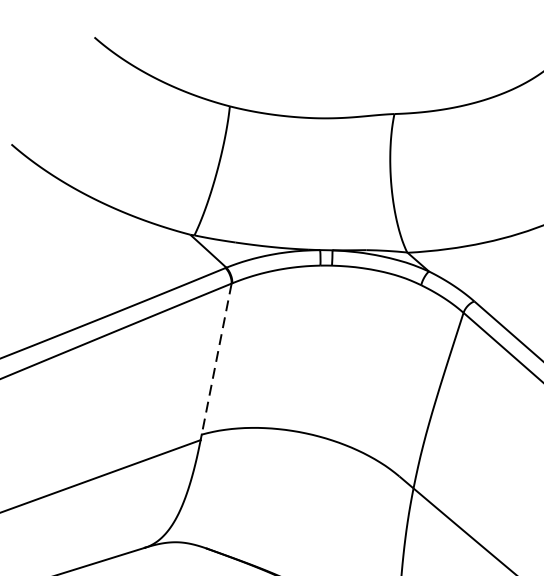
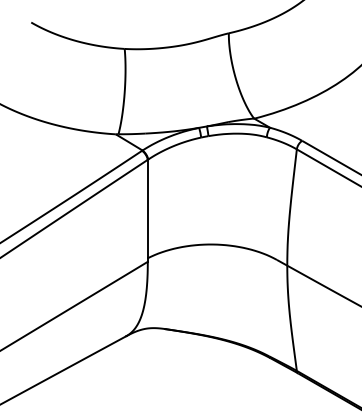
line: (216, 359) -> (147, 209), dashed -> solid

